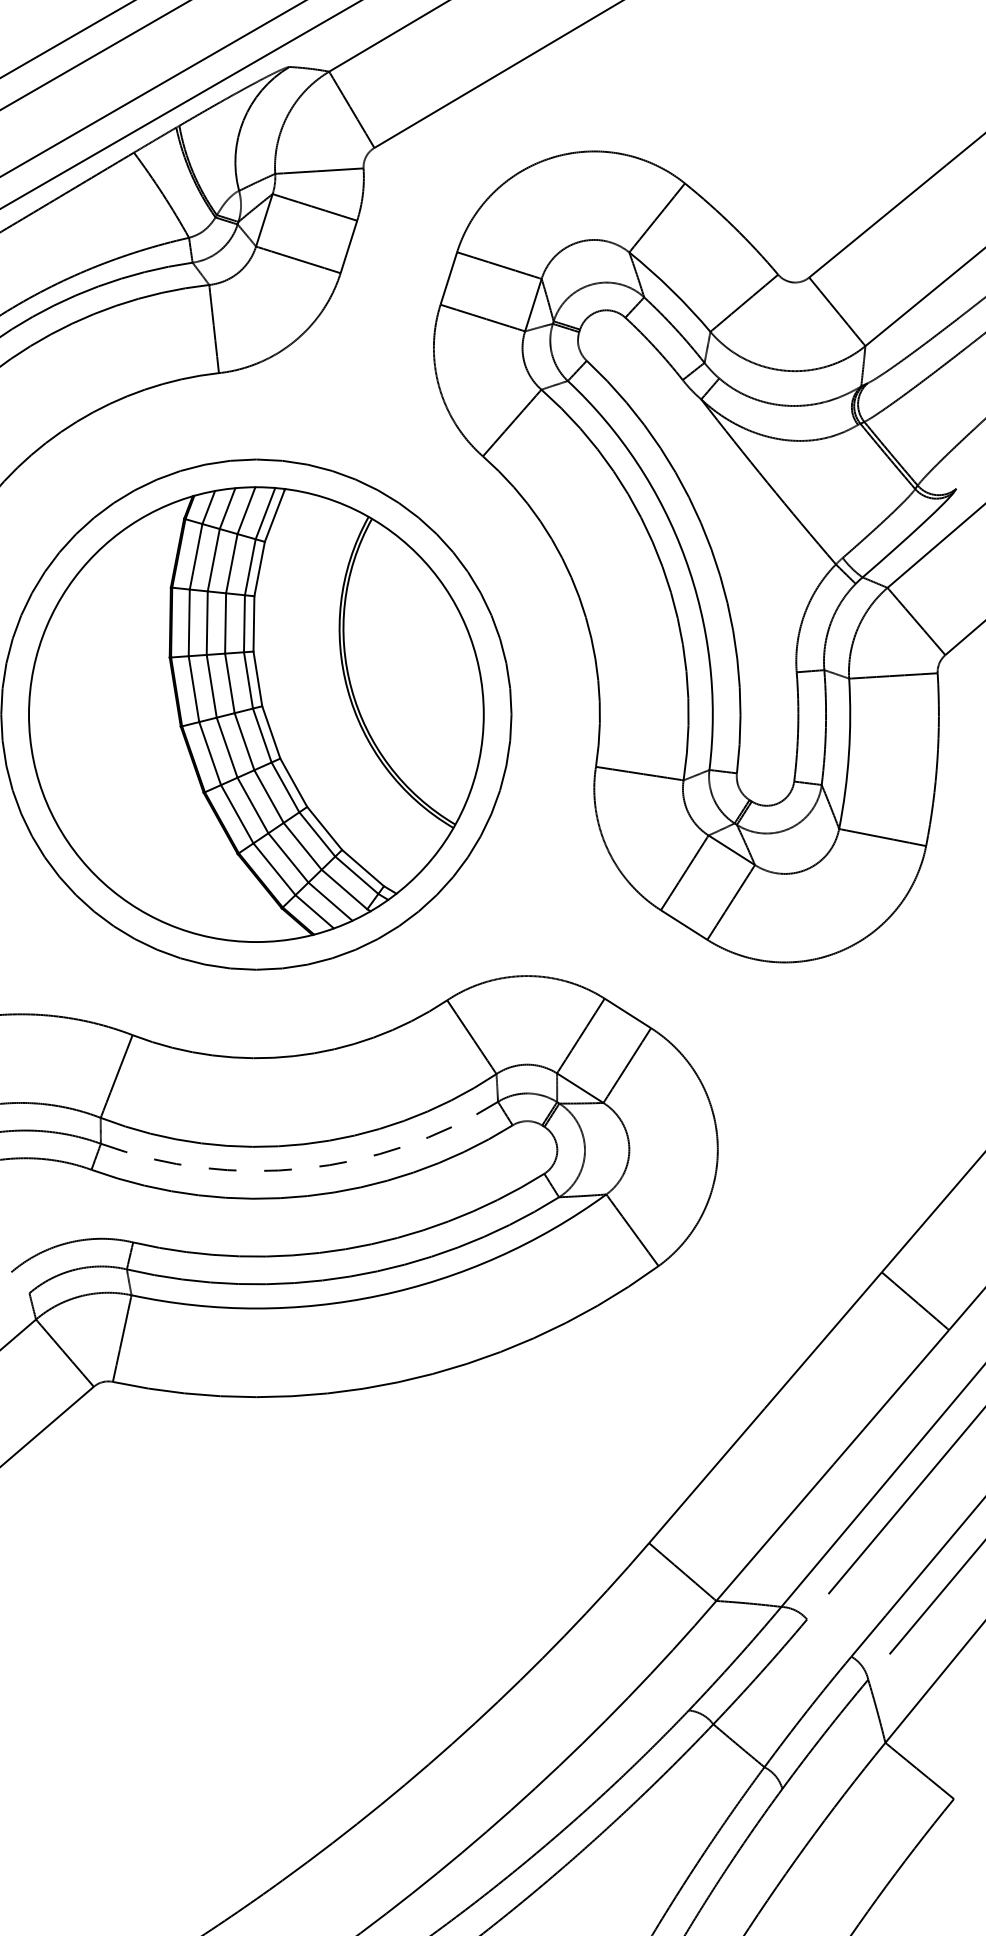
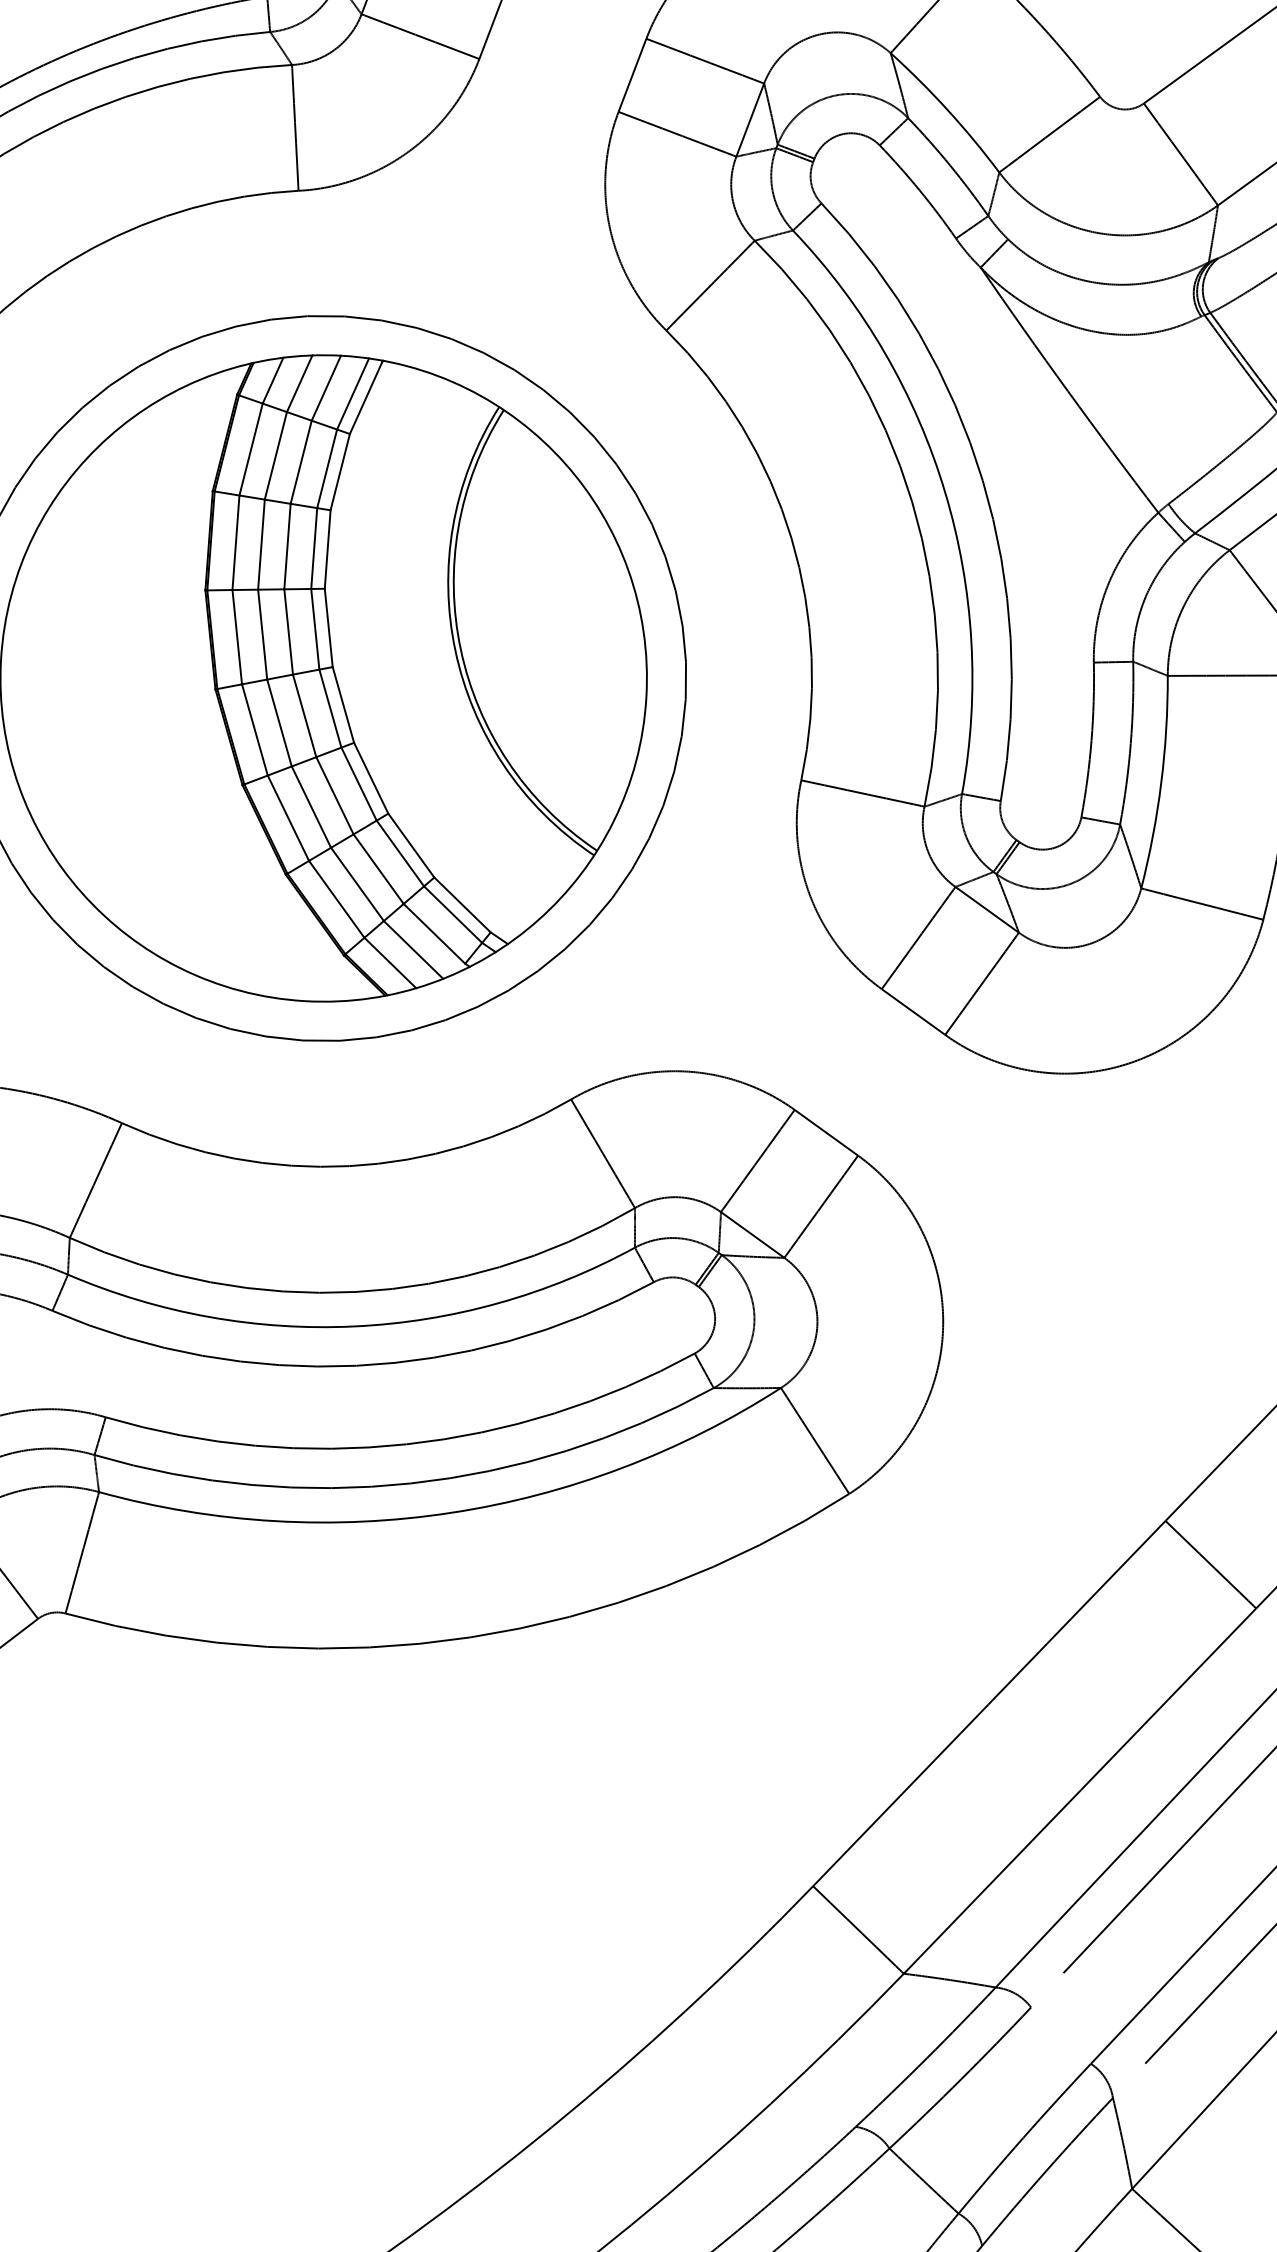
arc: (304, 1168) -> (354, 1326), dashed -> solid

